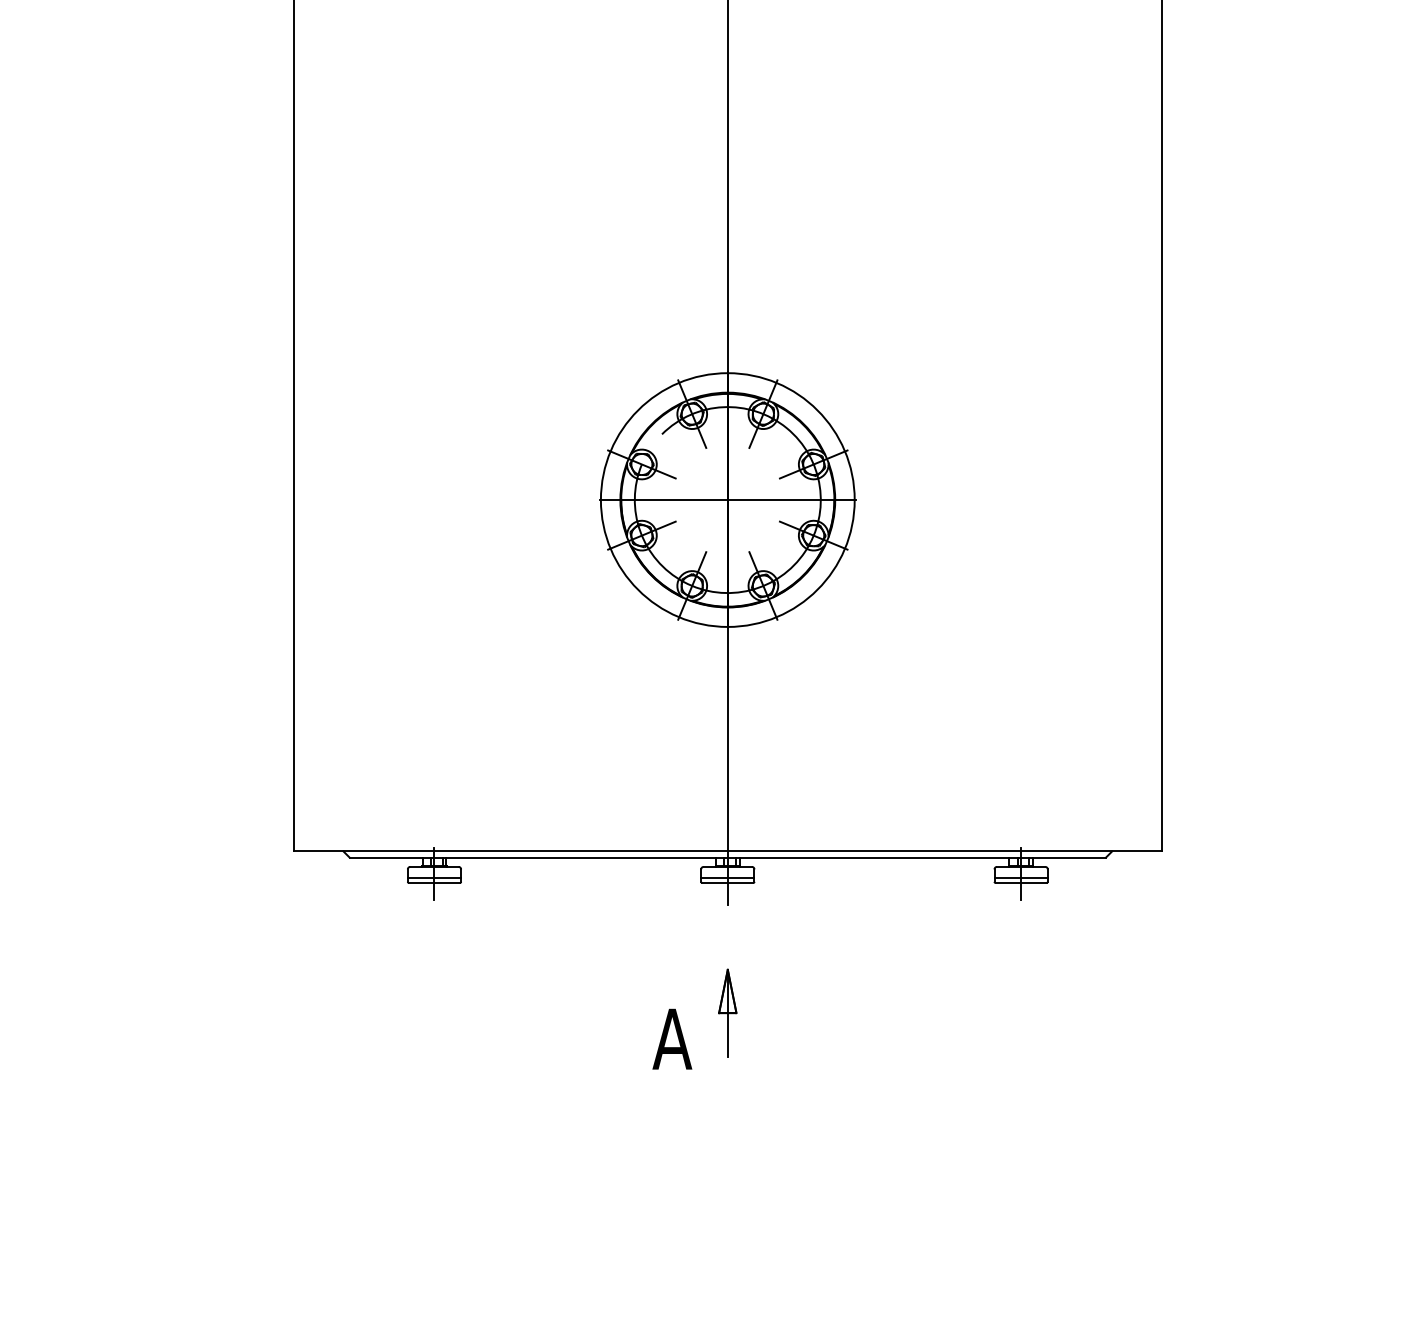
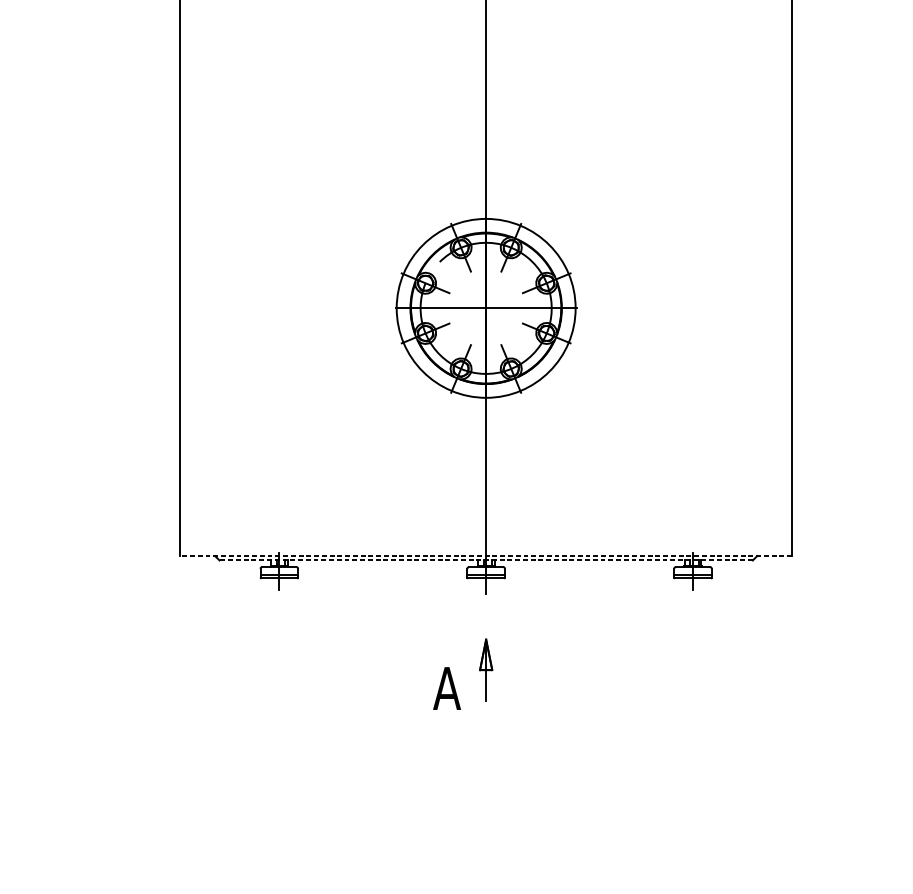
line: (727, 851) -> (485, 556), solid -> dashed
line: (727, 857) -> (485, 560), solid -> dashed

